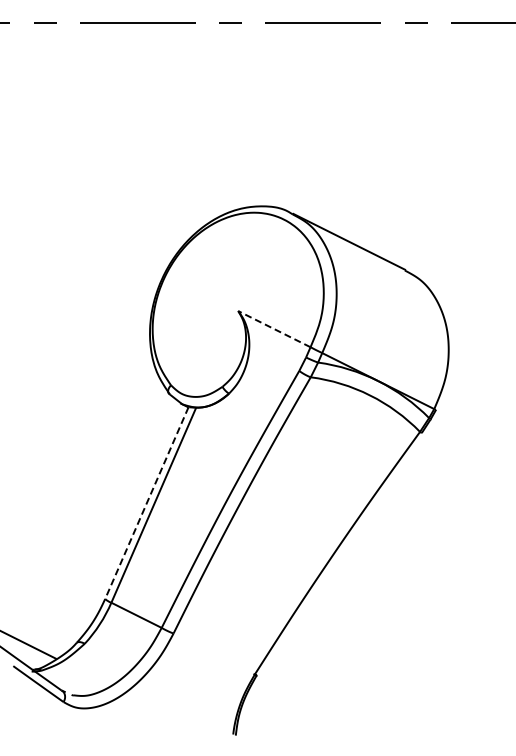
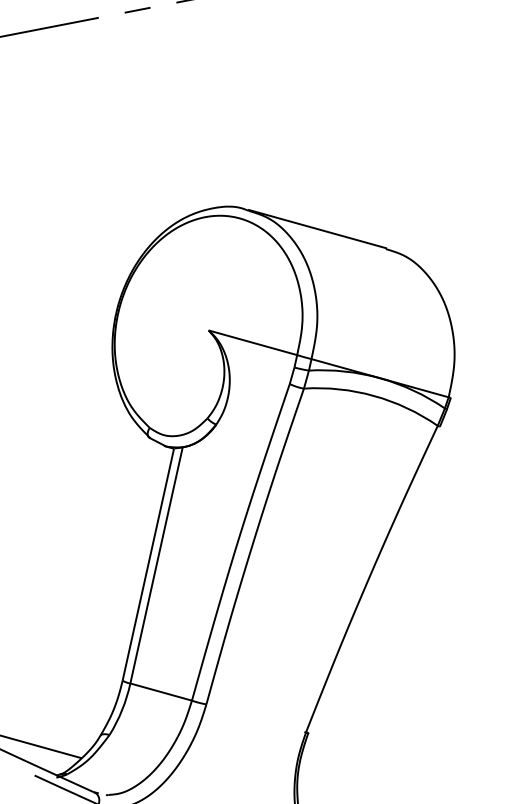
line: (273, 328) -> (251, 342), dashed -> solid
line: (146, 503) -> (148, 565), dashed -> solid

